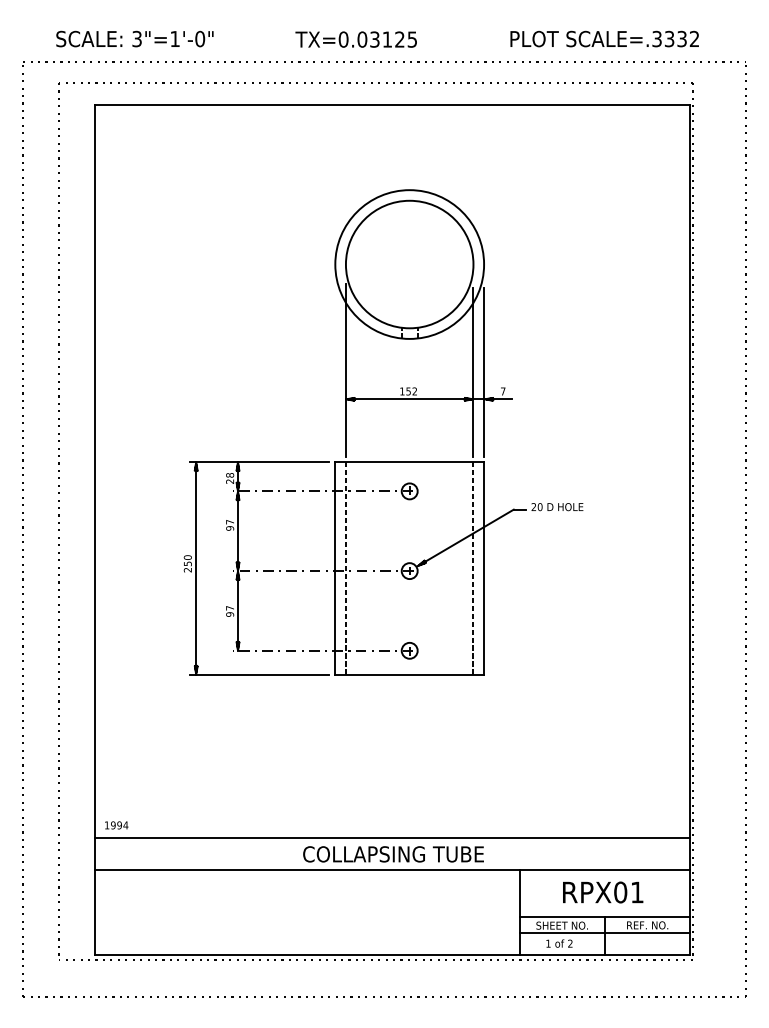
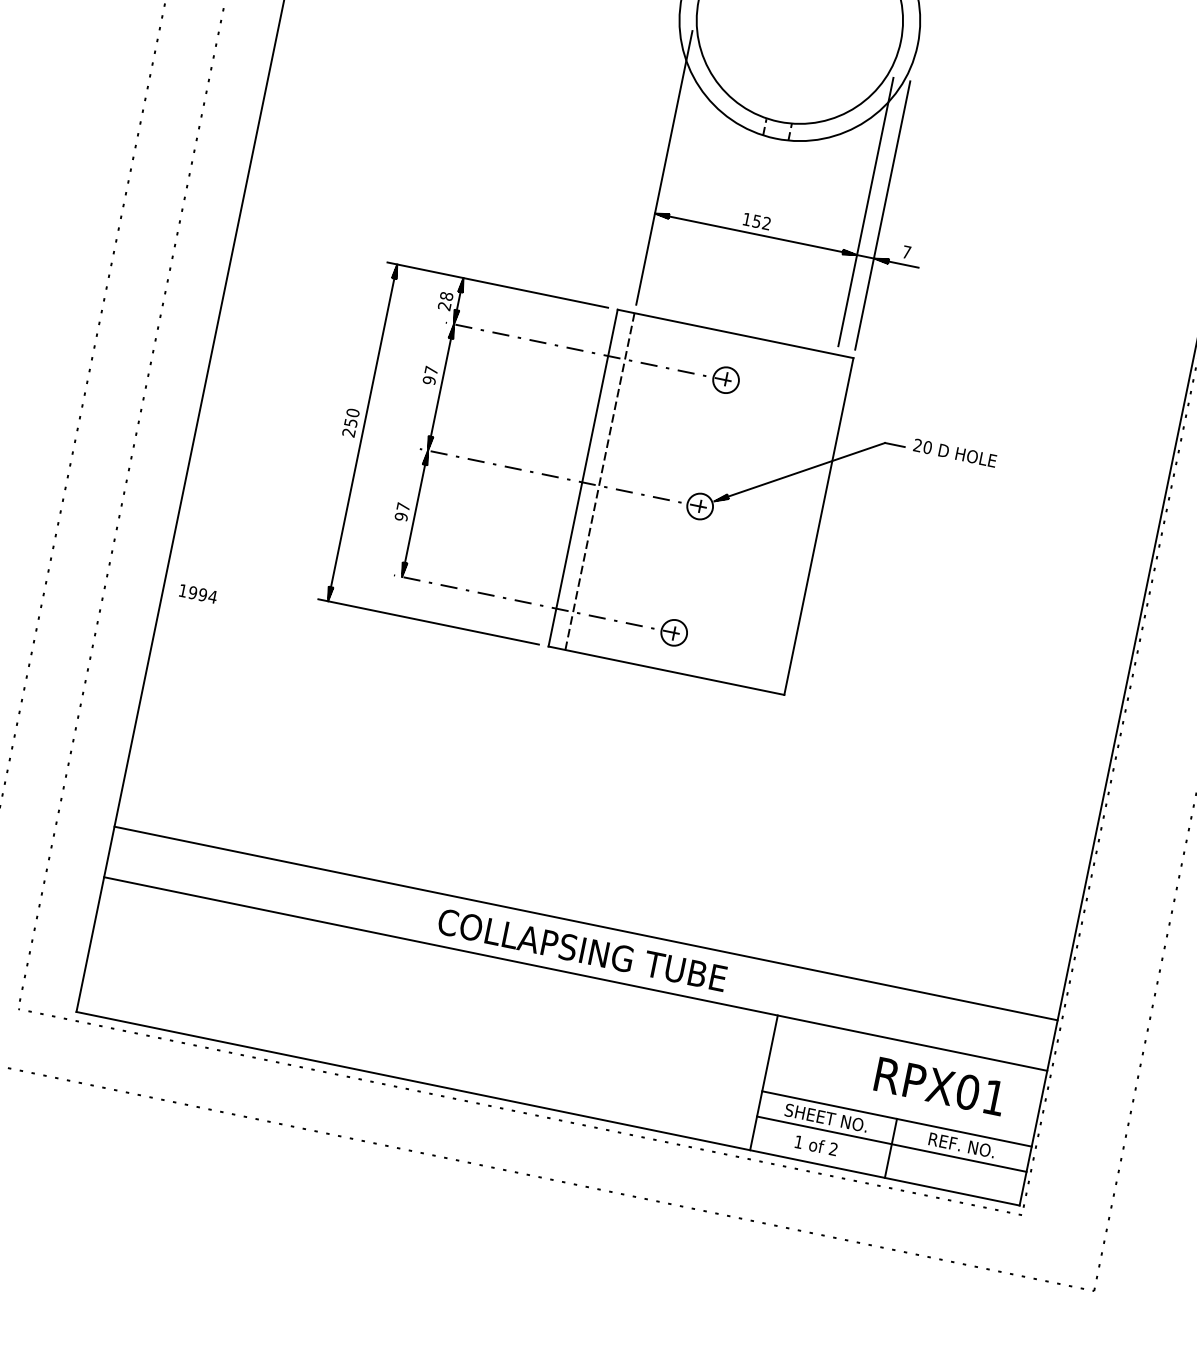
line: (473, 568) -> (802, 523), removed
text: (116, 825) -> (197, 594), moved
text: (603, 892) -> (940, 1086), moved

